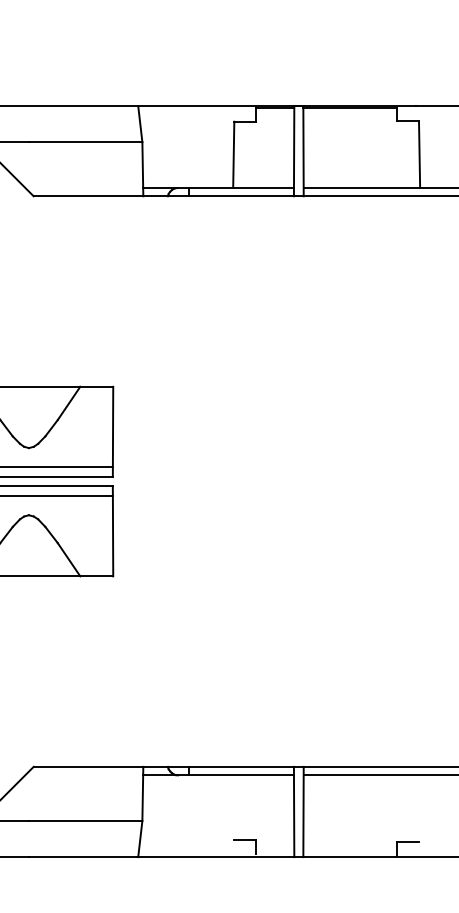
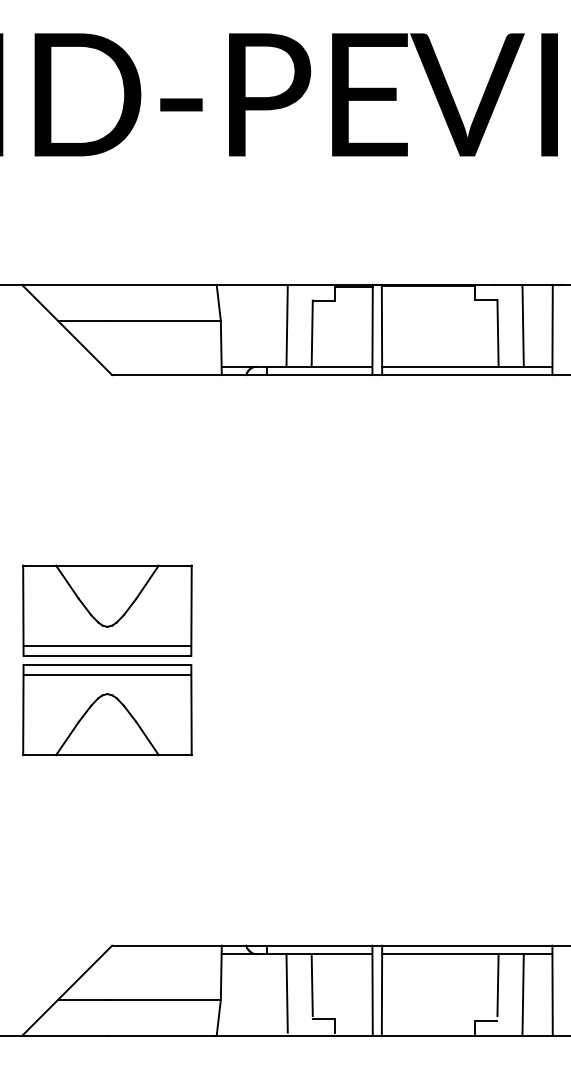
line: (444, 146) -> (522, 325), added
line: (208, 147) -> (286, 326), added
line: (233, 806) -> (311, 985), added
line: (419, 806) -> (497, 985), added
line: (208, 814) -> (286, 993), added
line: (444, 815) -> (522, 994), added

